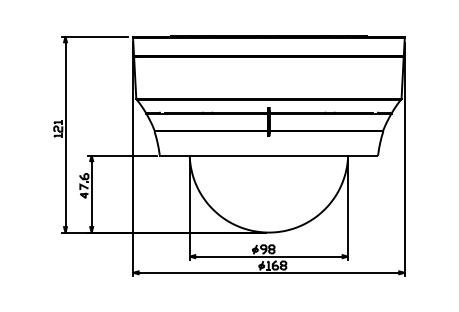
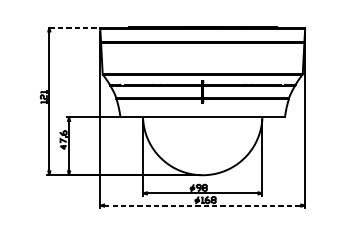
line: (95, 36) -> (71, 27), solid -> dashed
line: (268, 272) -> (202, 205), solid -> dashed

